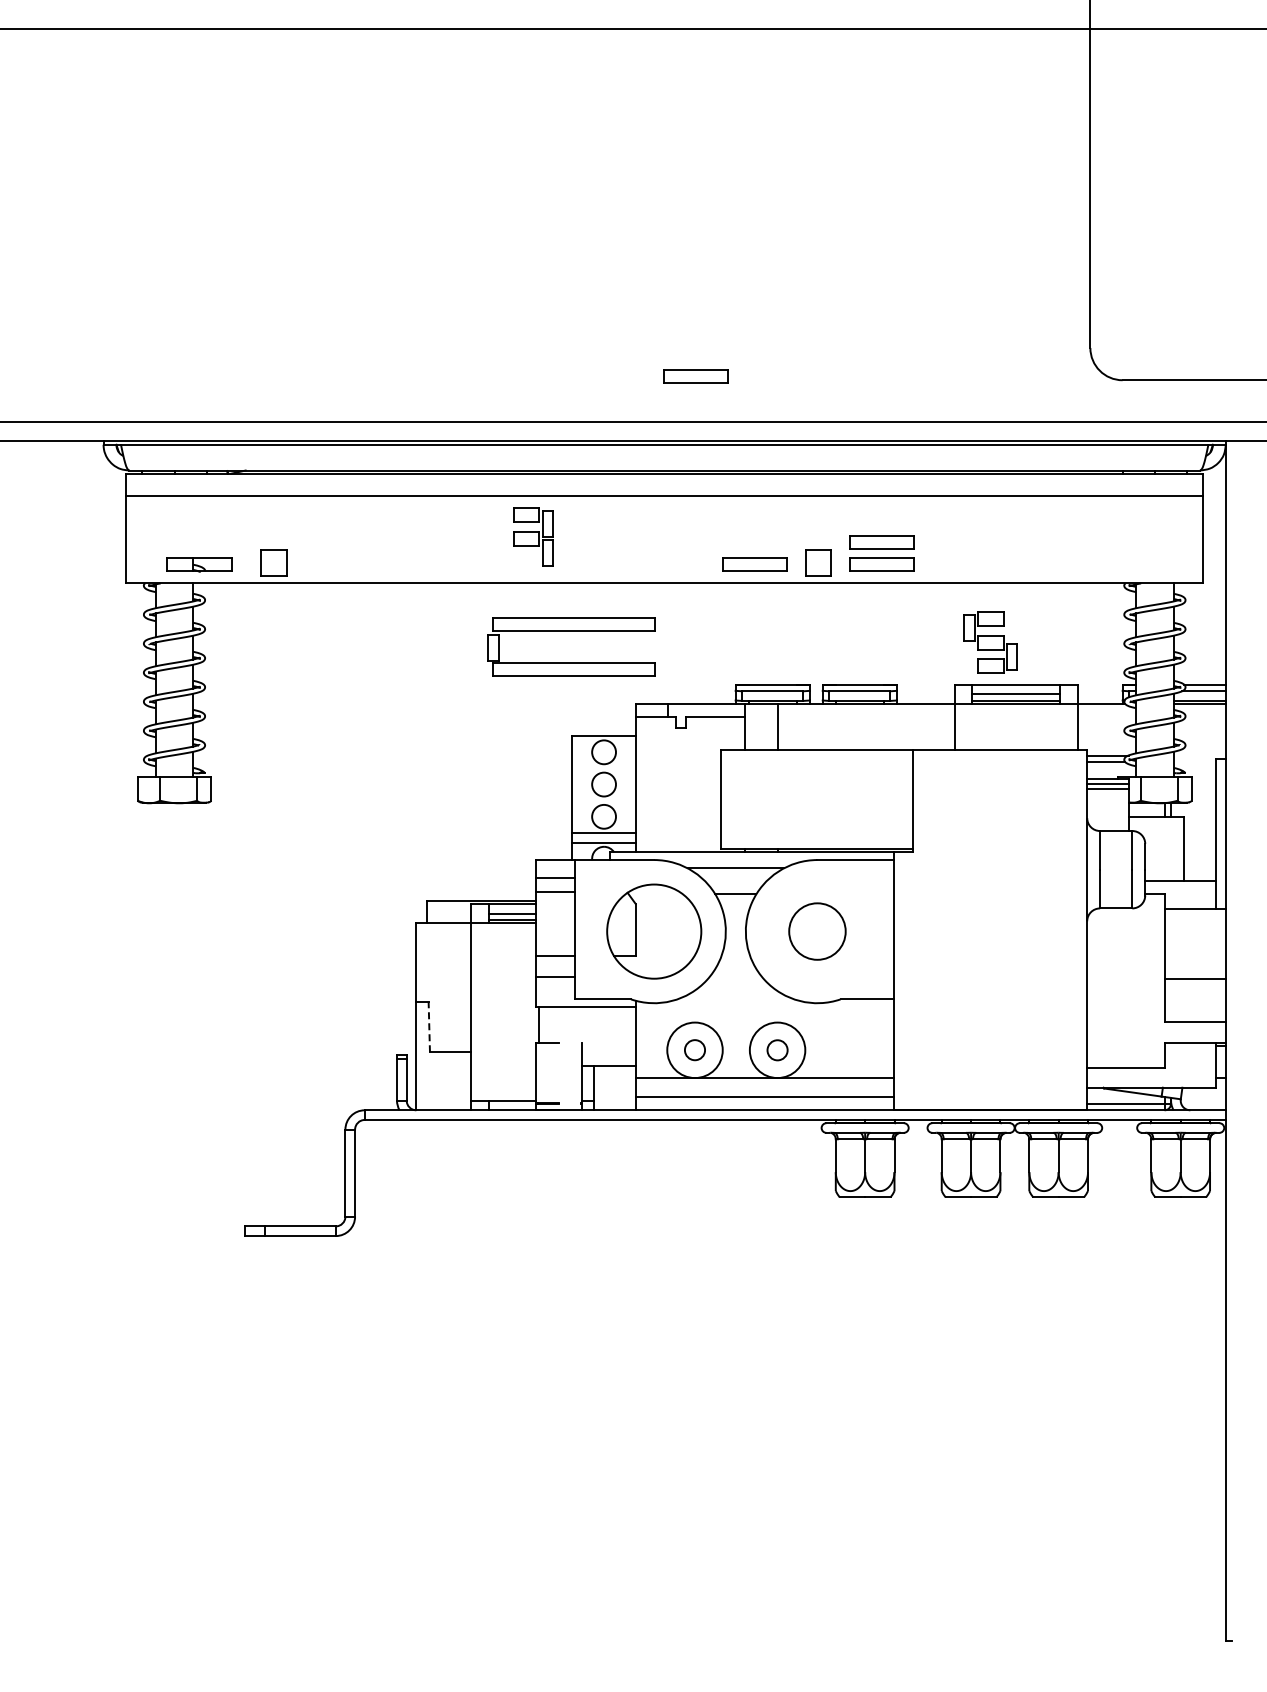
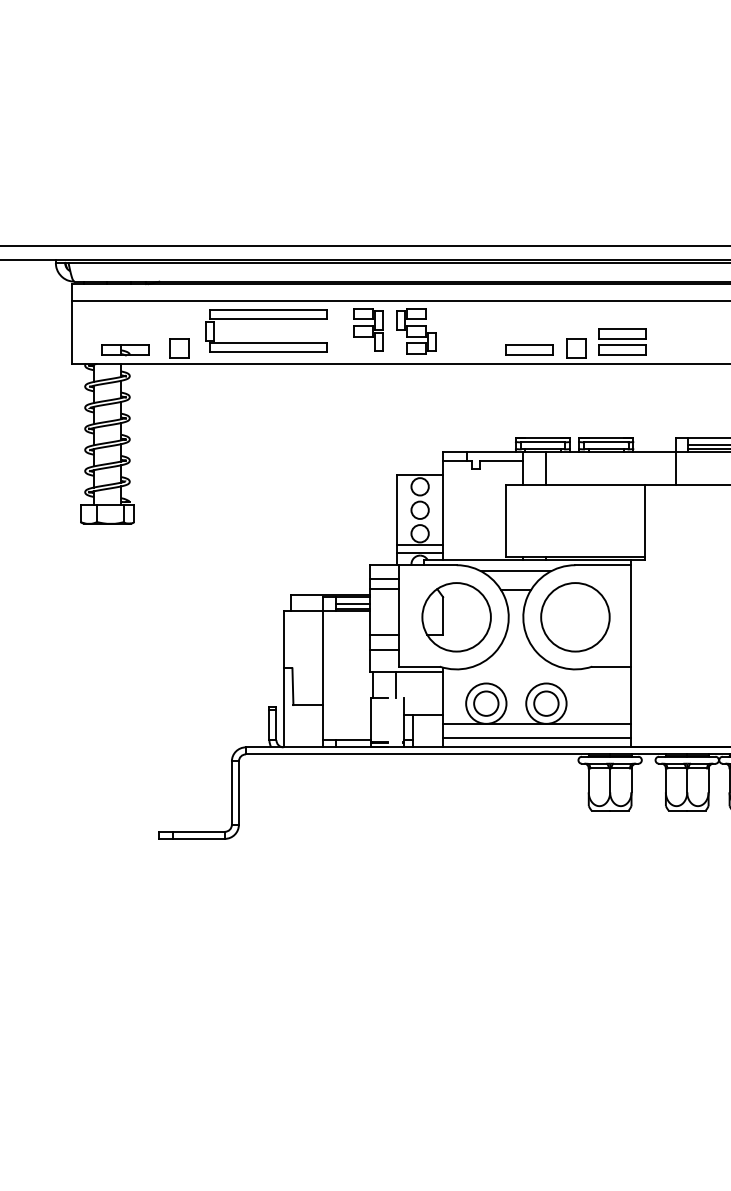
part: (695, 376) -> (486, 213), removed
part: (571, 631) -> (266, 319), moved
part: (990, 642) -> (416, 331), moved
circle: (817, 931) -> (575, 617), size x1.67
line: (571, 1024) -> (396, 684), added
line: (429, 1026) -> (293, 686), dashed -> solid
circle: (694, 1049) -> (485, 703), size x1.67
circle: (777, 1050) -> (546, 703), size x1.67

